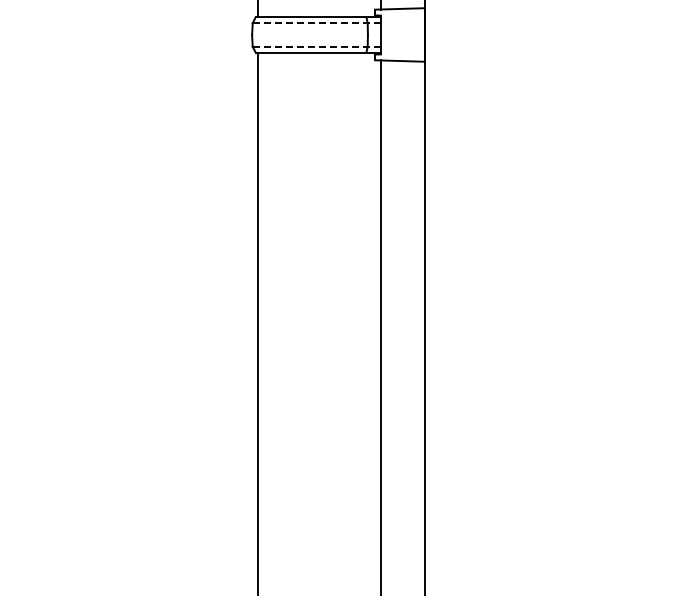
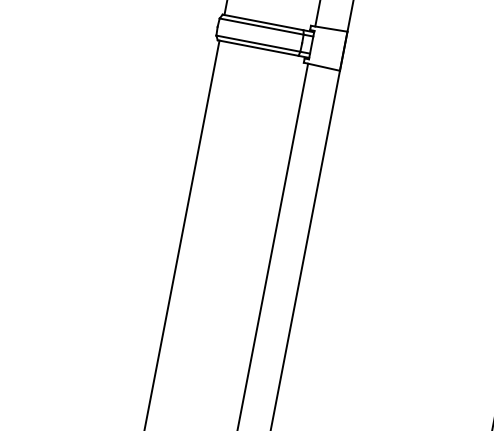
line: (316, 23) -> (266, 27), dashed -> solid
line: (316, 46) -> (263, 44), dashed -> solid

